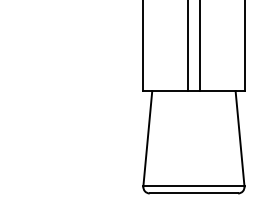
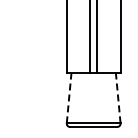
line: (240, 137) -> (118, 97), solid -> dashed
line: (148, 139) -> (69, 98), solid -> dashed

